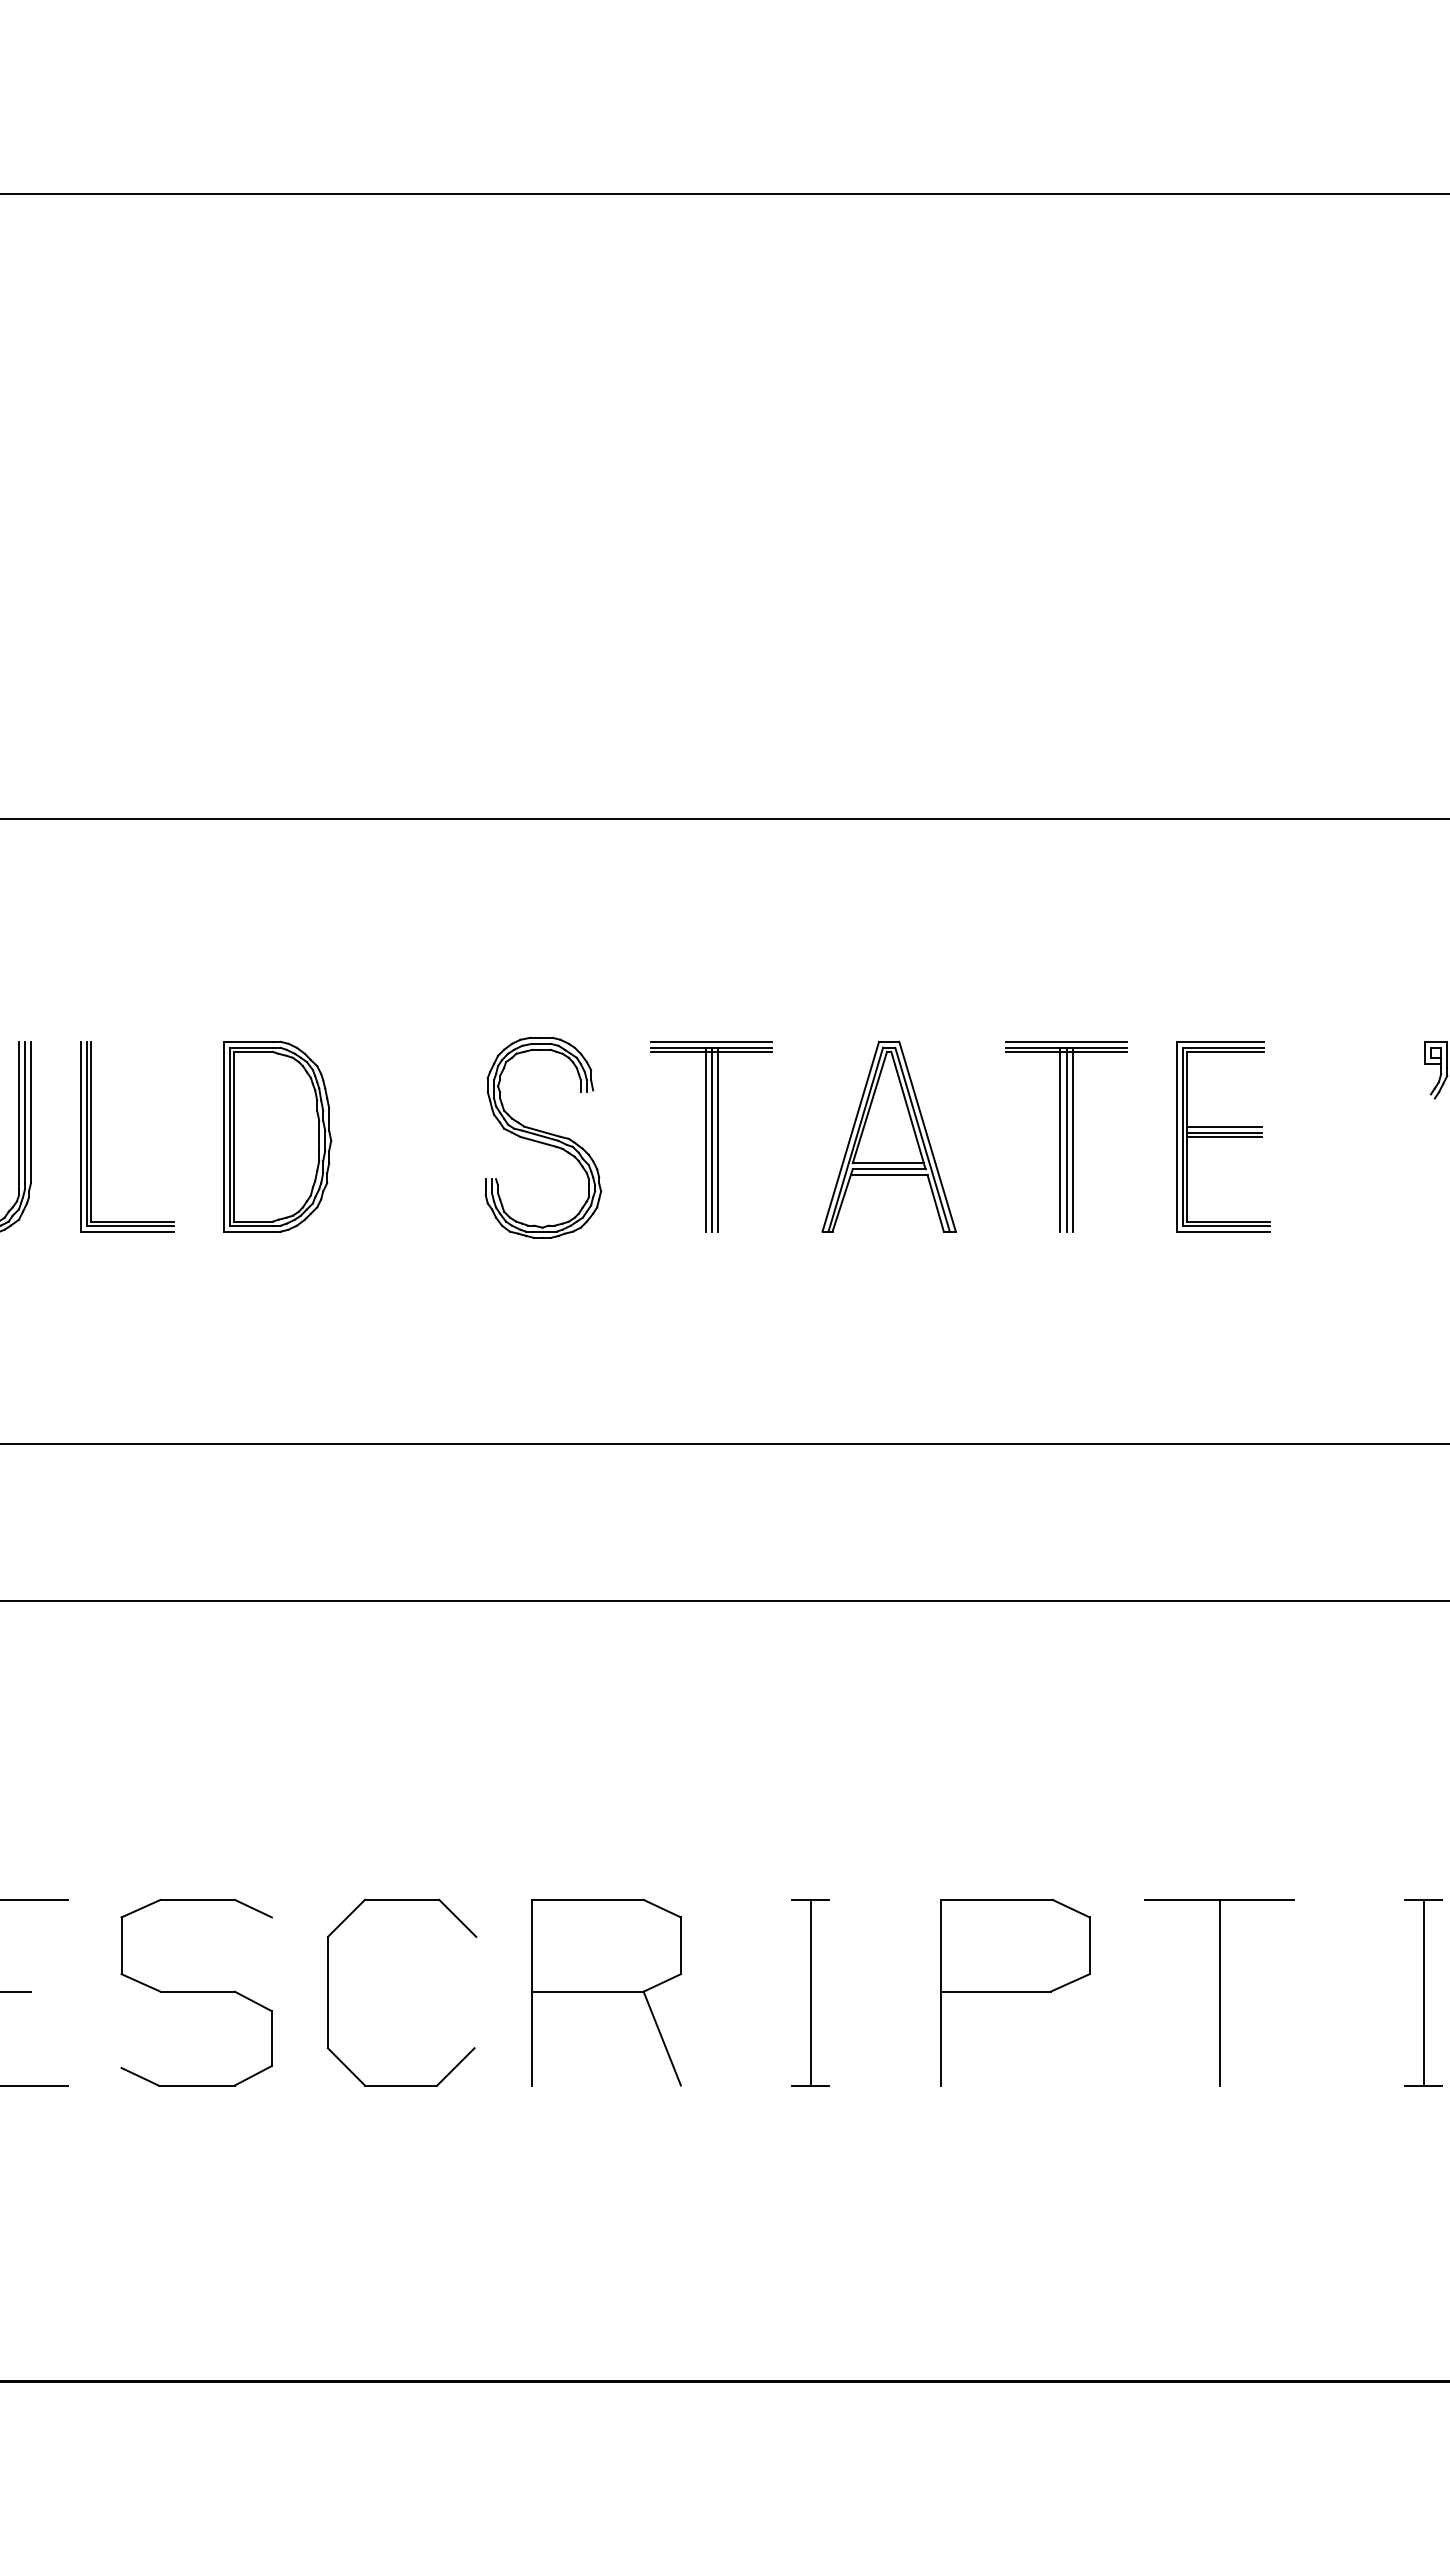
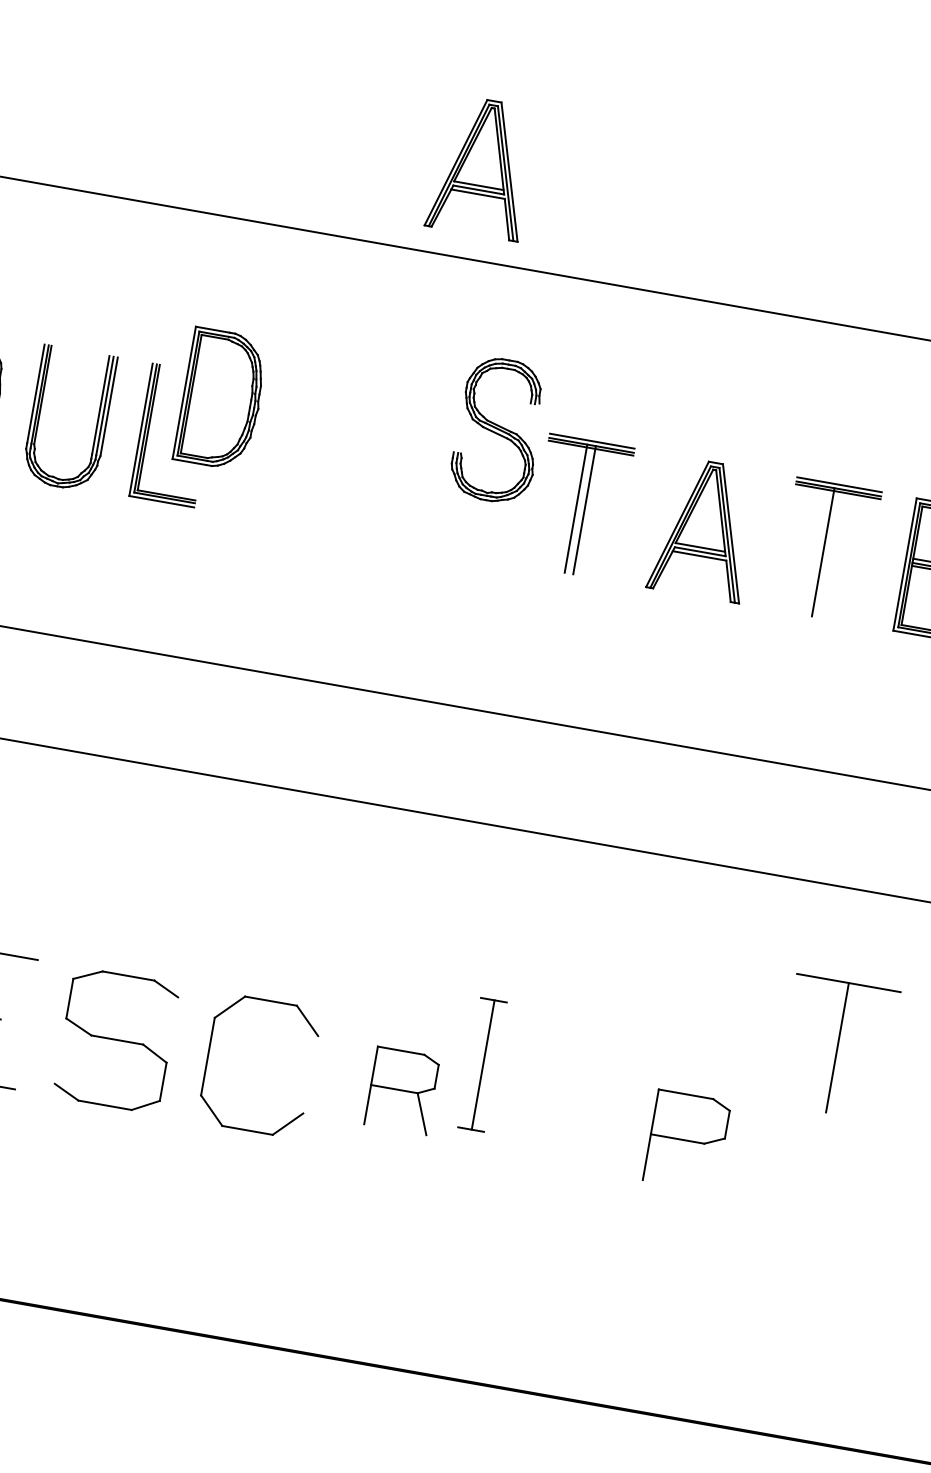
part: (491, 687) -> (482, 167), added
part: (277, 1136) -> (221, 399), moved
part: (543, 1137) -> (499, 430), moved
line: (711, 1139) -> (580, 509), removed
line: (1066, 1139) -> (827, 552), removed
line: (1072, 1139) -> (831, 553), removed
part: (606, 1992) -> (402, 1090), size x0.6
part: (810, 1992) -> (482, 1064), moved
part: (1015, 1992) -> (687, 1141), size x0.7
part: (1219, 1992) -> (837, 1047), moved

